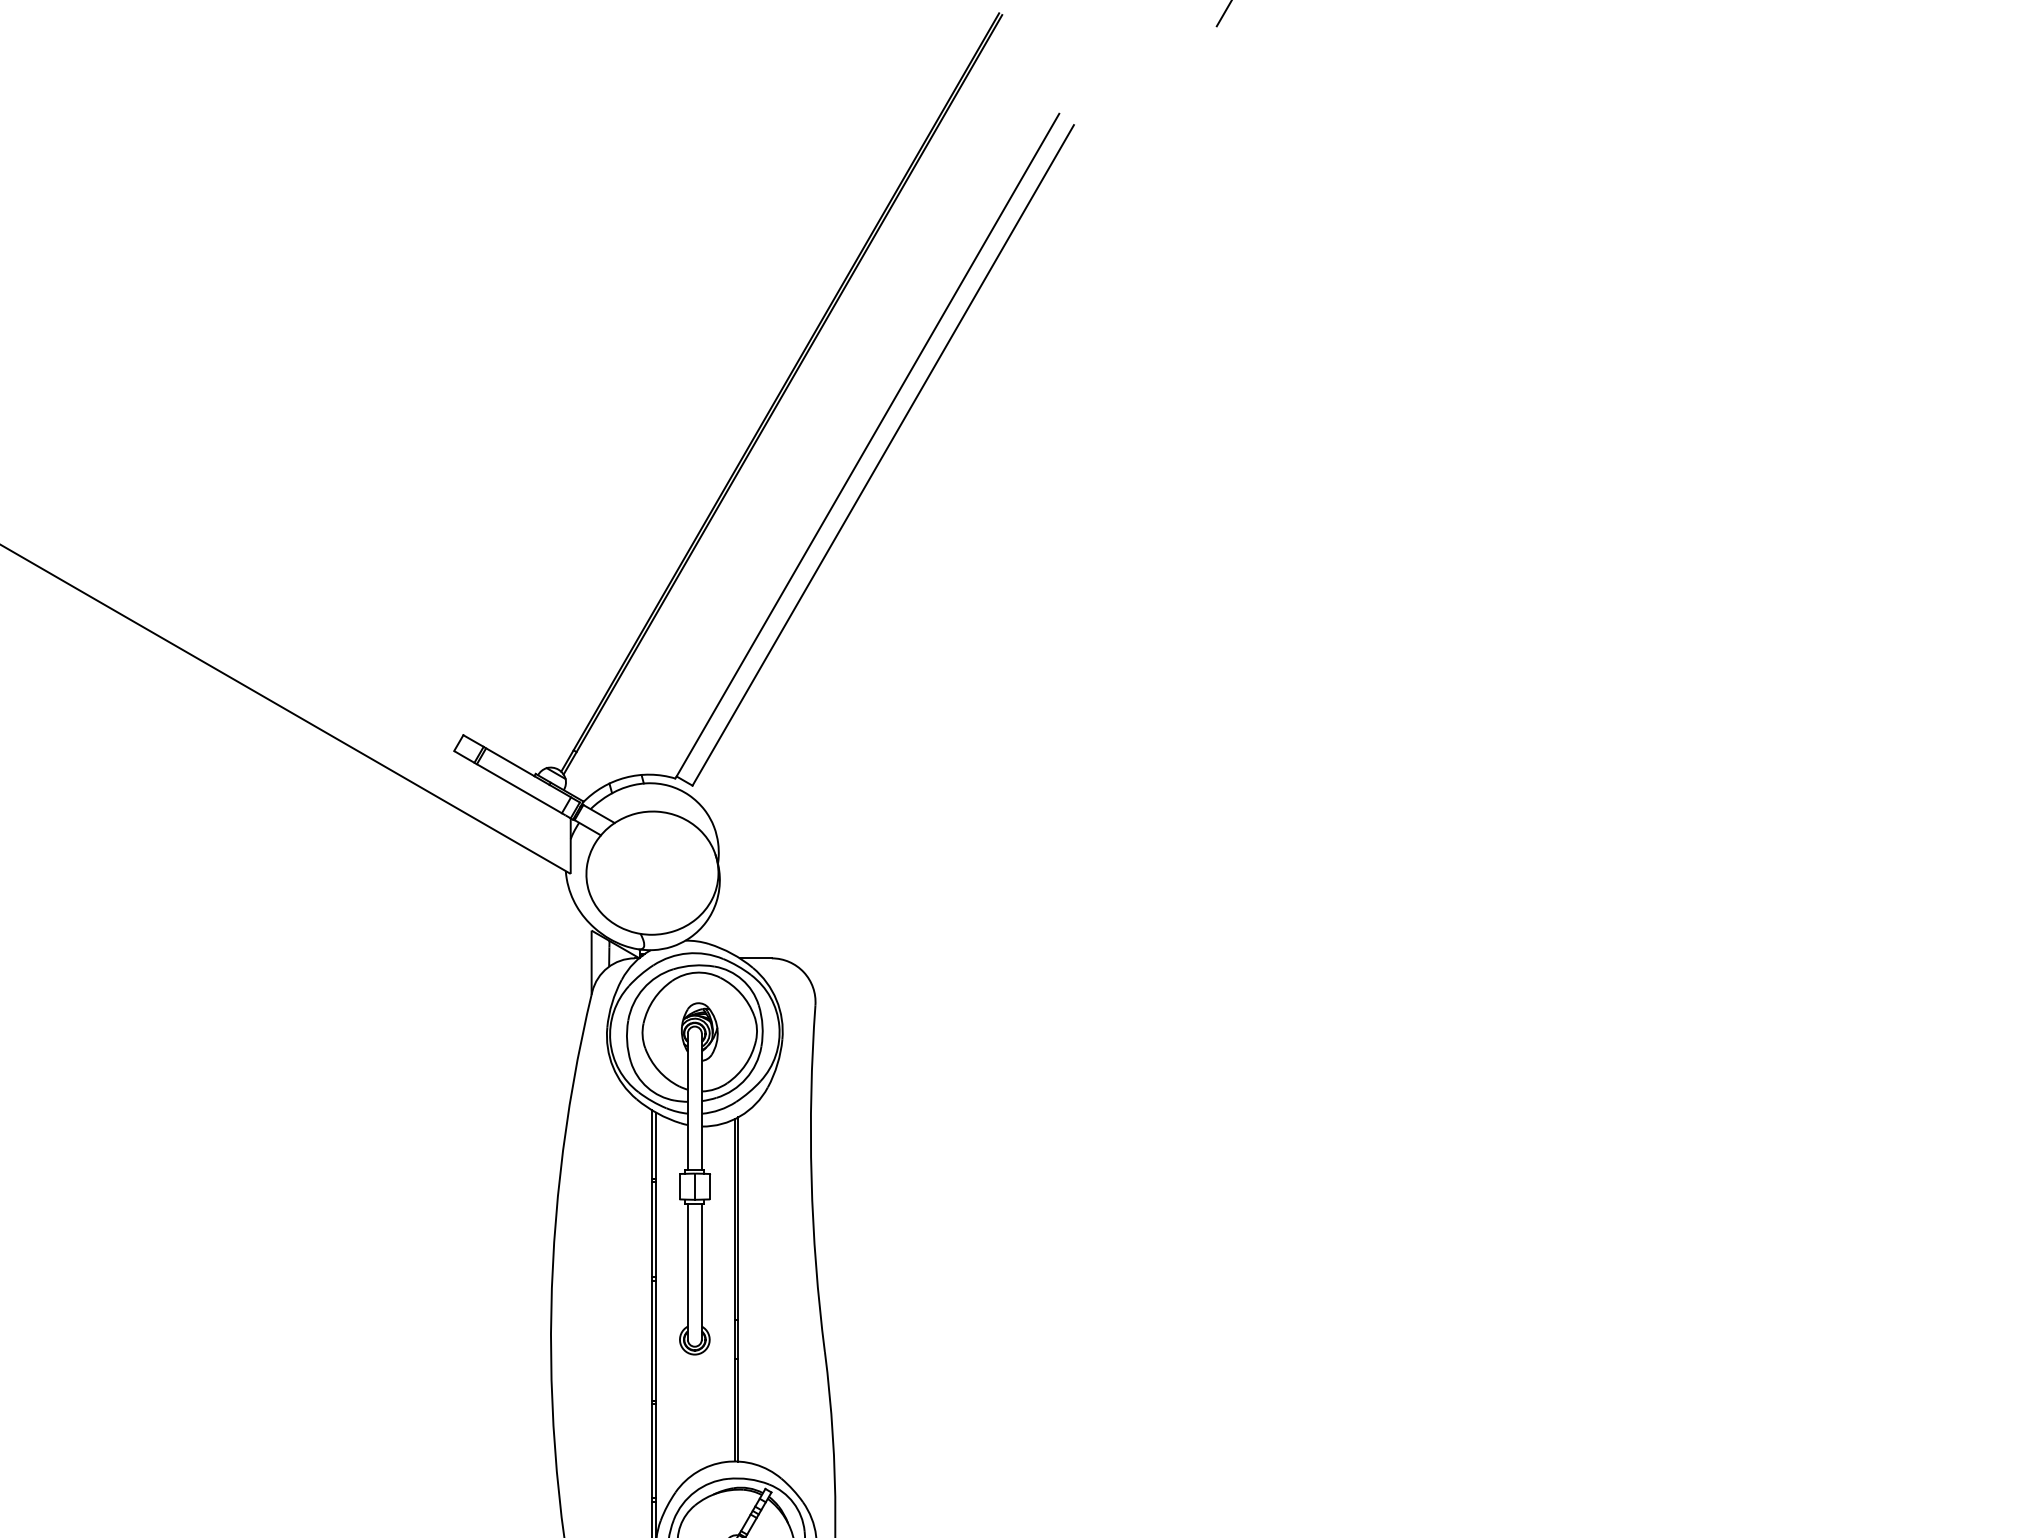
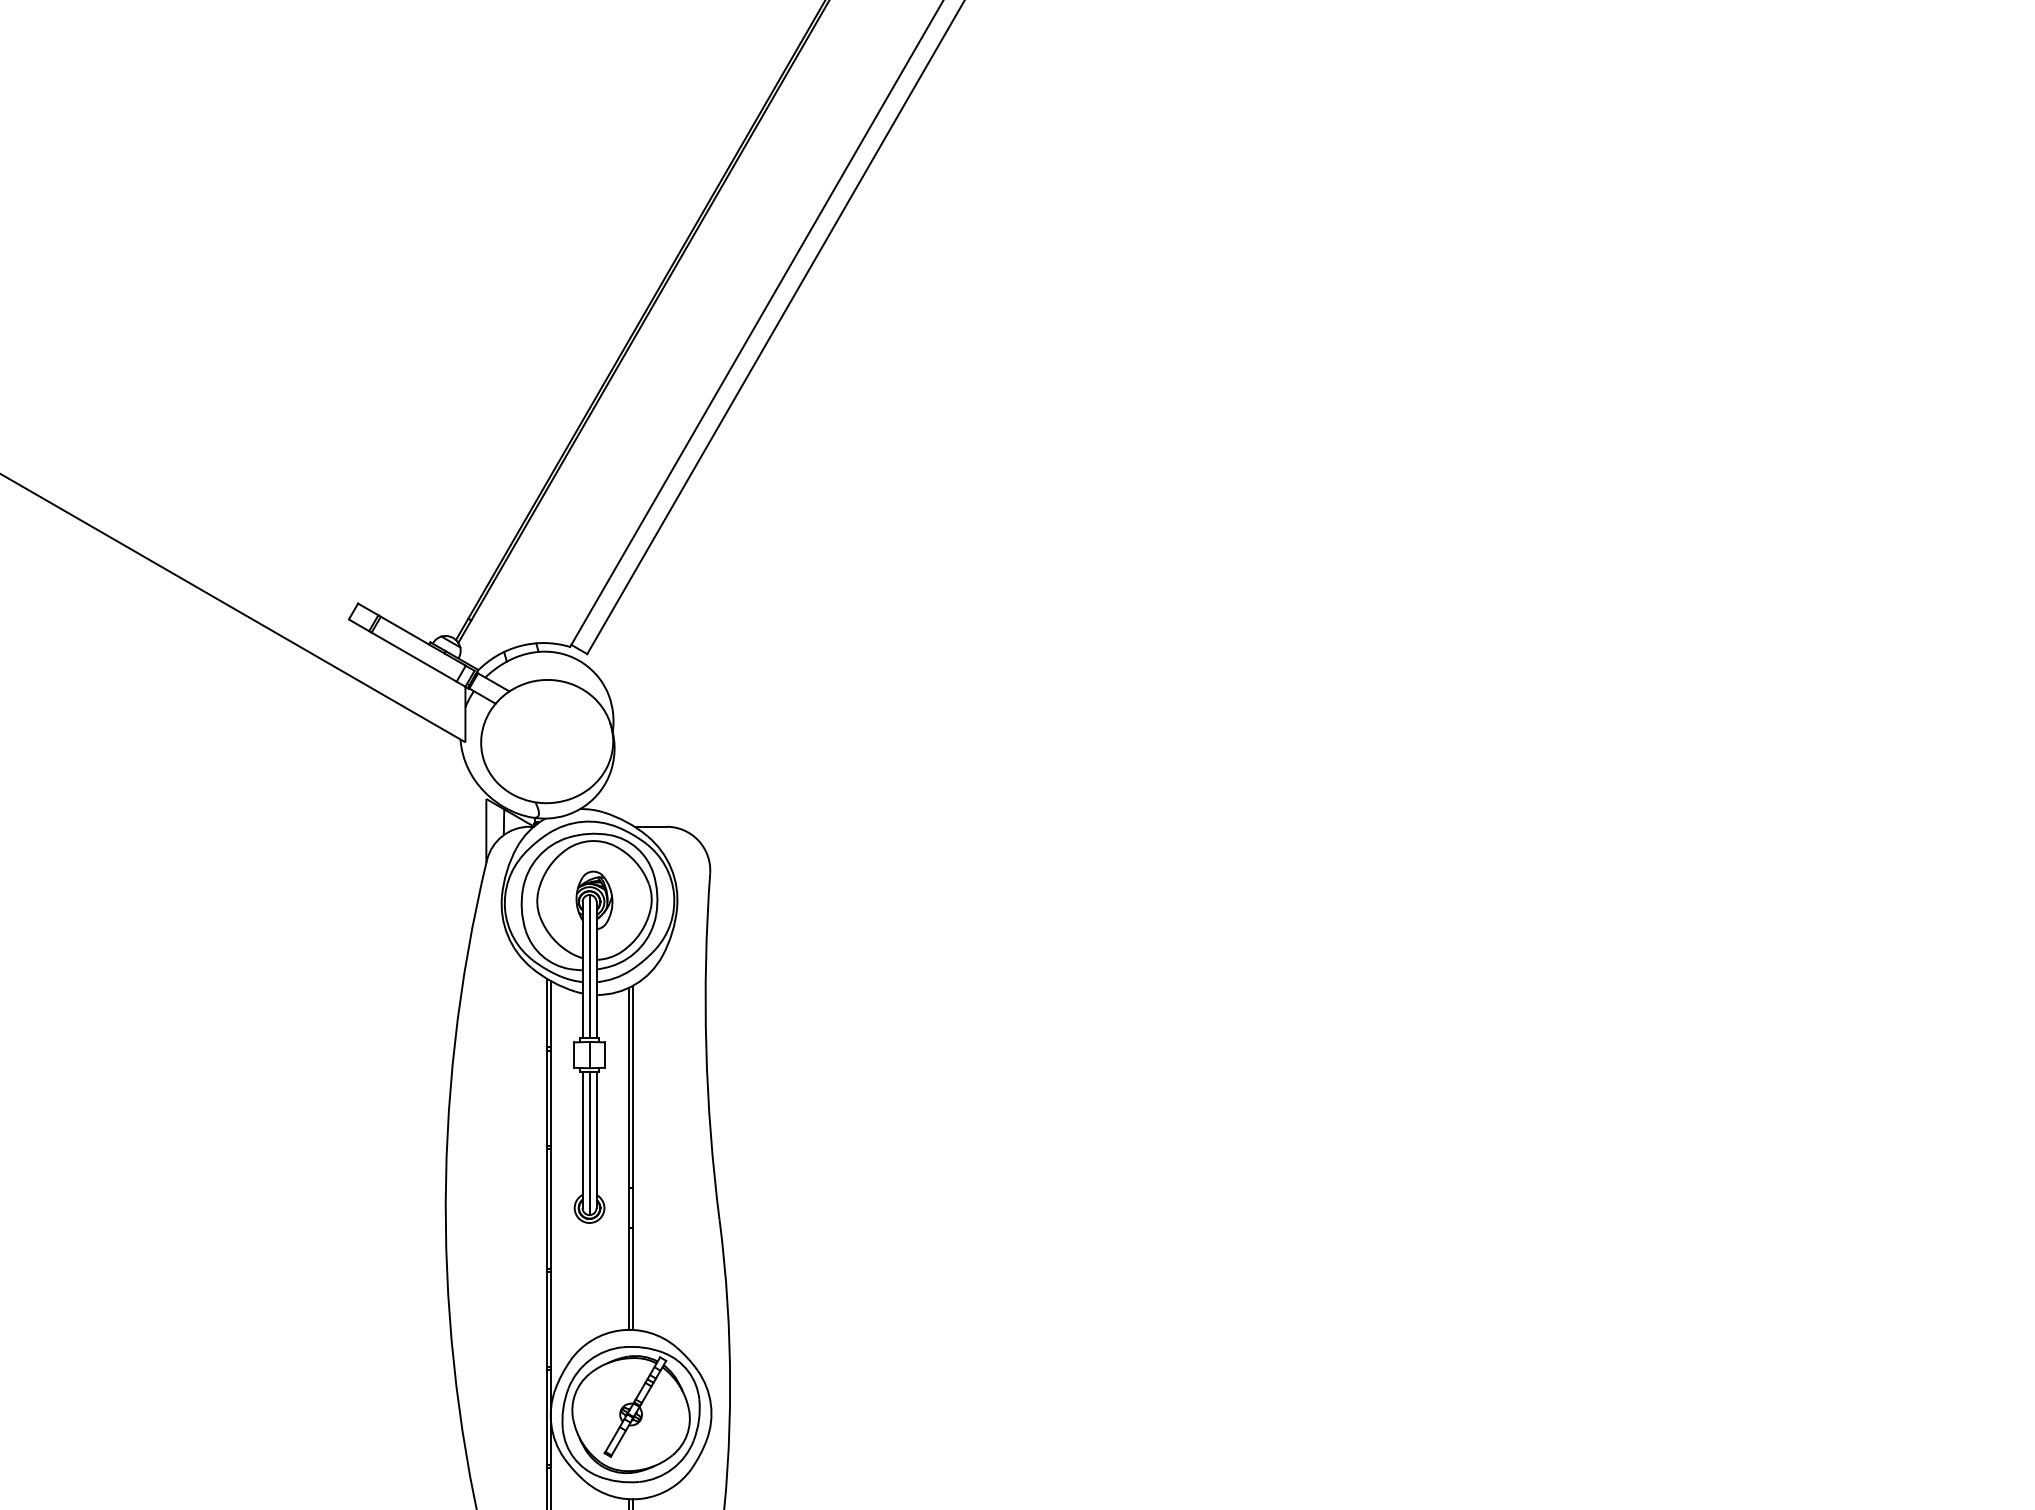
line: (694, 1097) -> (589, 965), added
line: (694, 1274) -> (589, 1142), added

